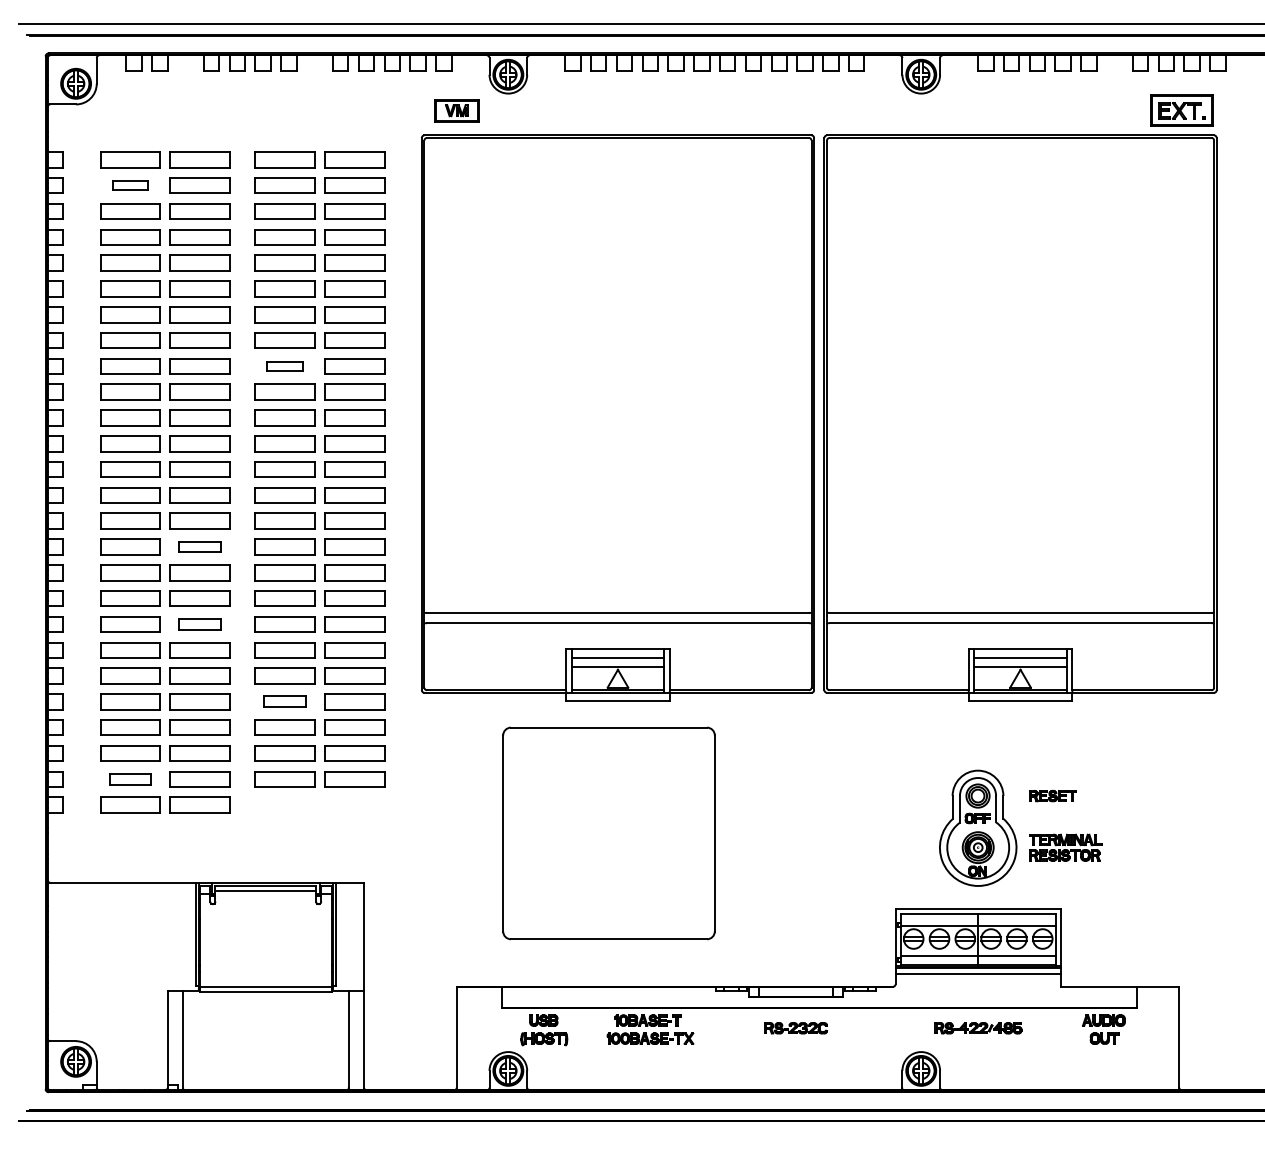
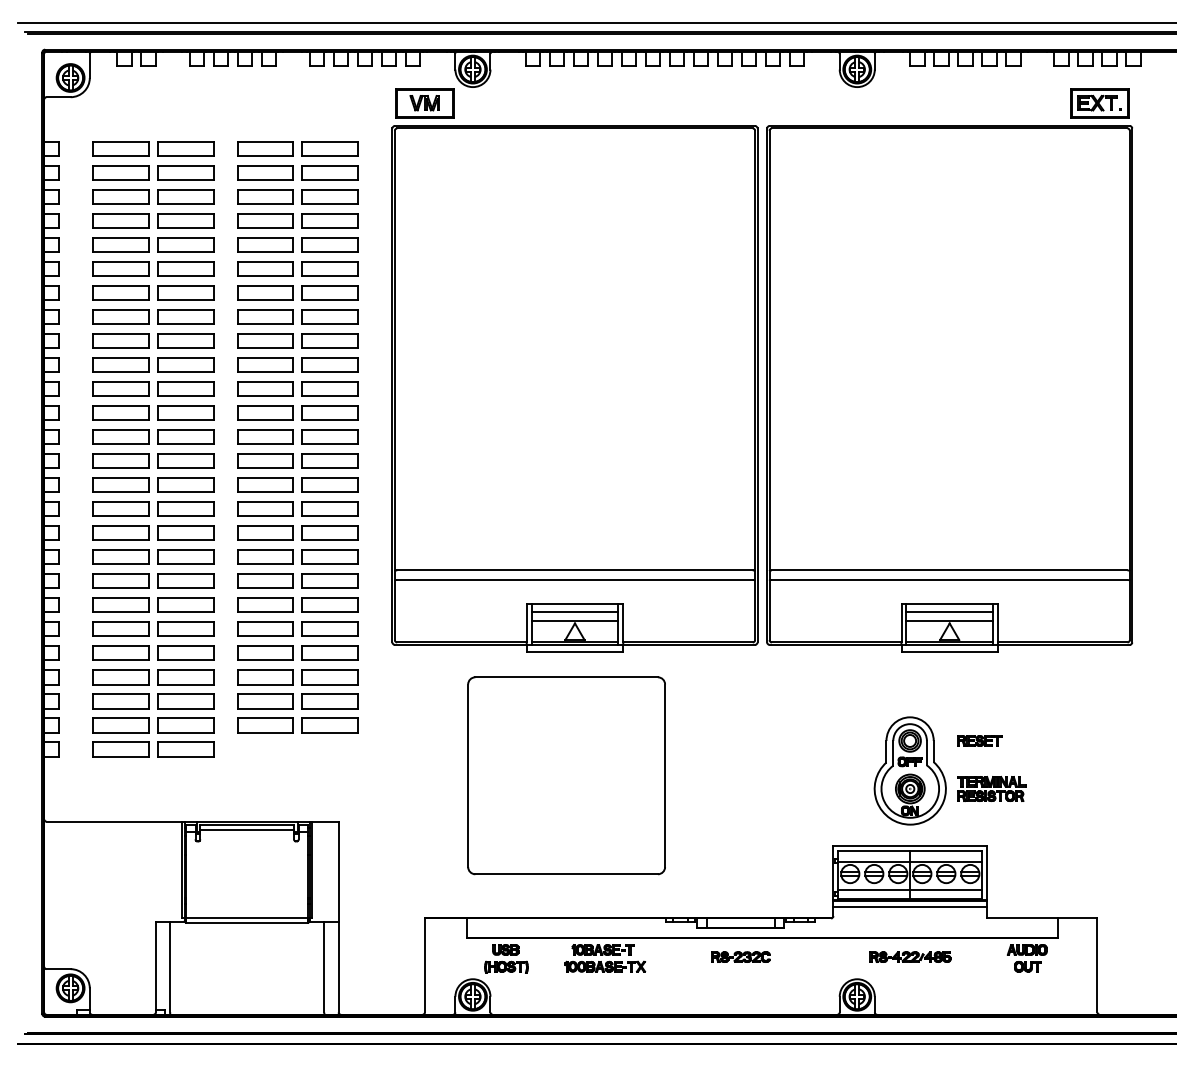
part: (456, 110) -> (424, 102), size x1.43
part: (130, 185) -> (121, 172), size x1.67
part: (284, 366) -> (264, 341), size x1.67
part: (199, 546) -> (185, 508), size x1.43
part: (199, 624) -> (185, 581), size x1.43
part: (284, 701) -> (264, 652), size x1.43
part: (130, 779) -> (121, 725), size x1.43

